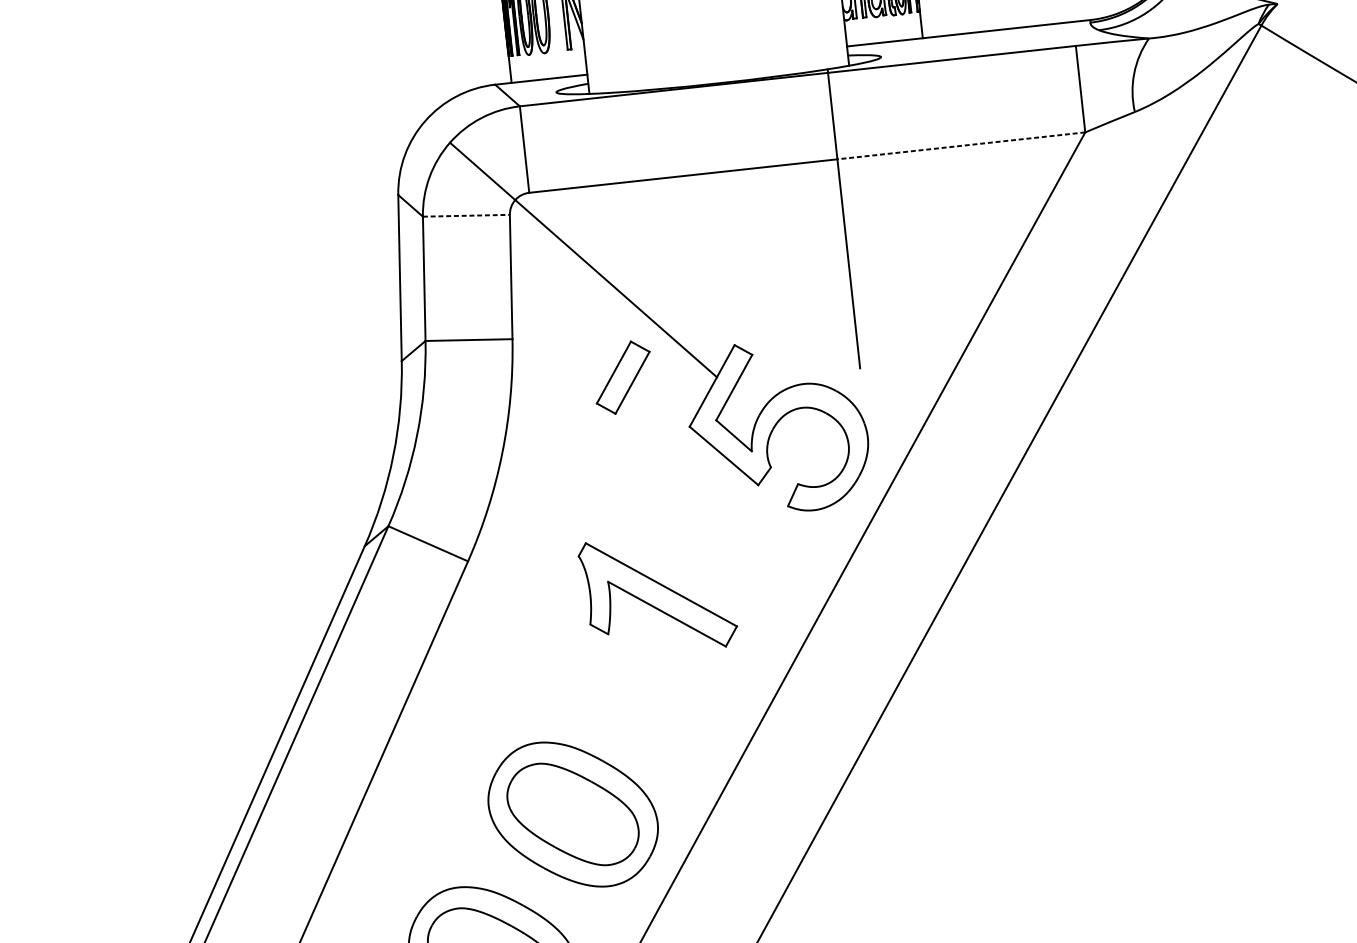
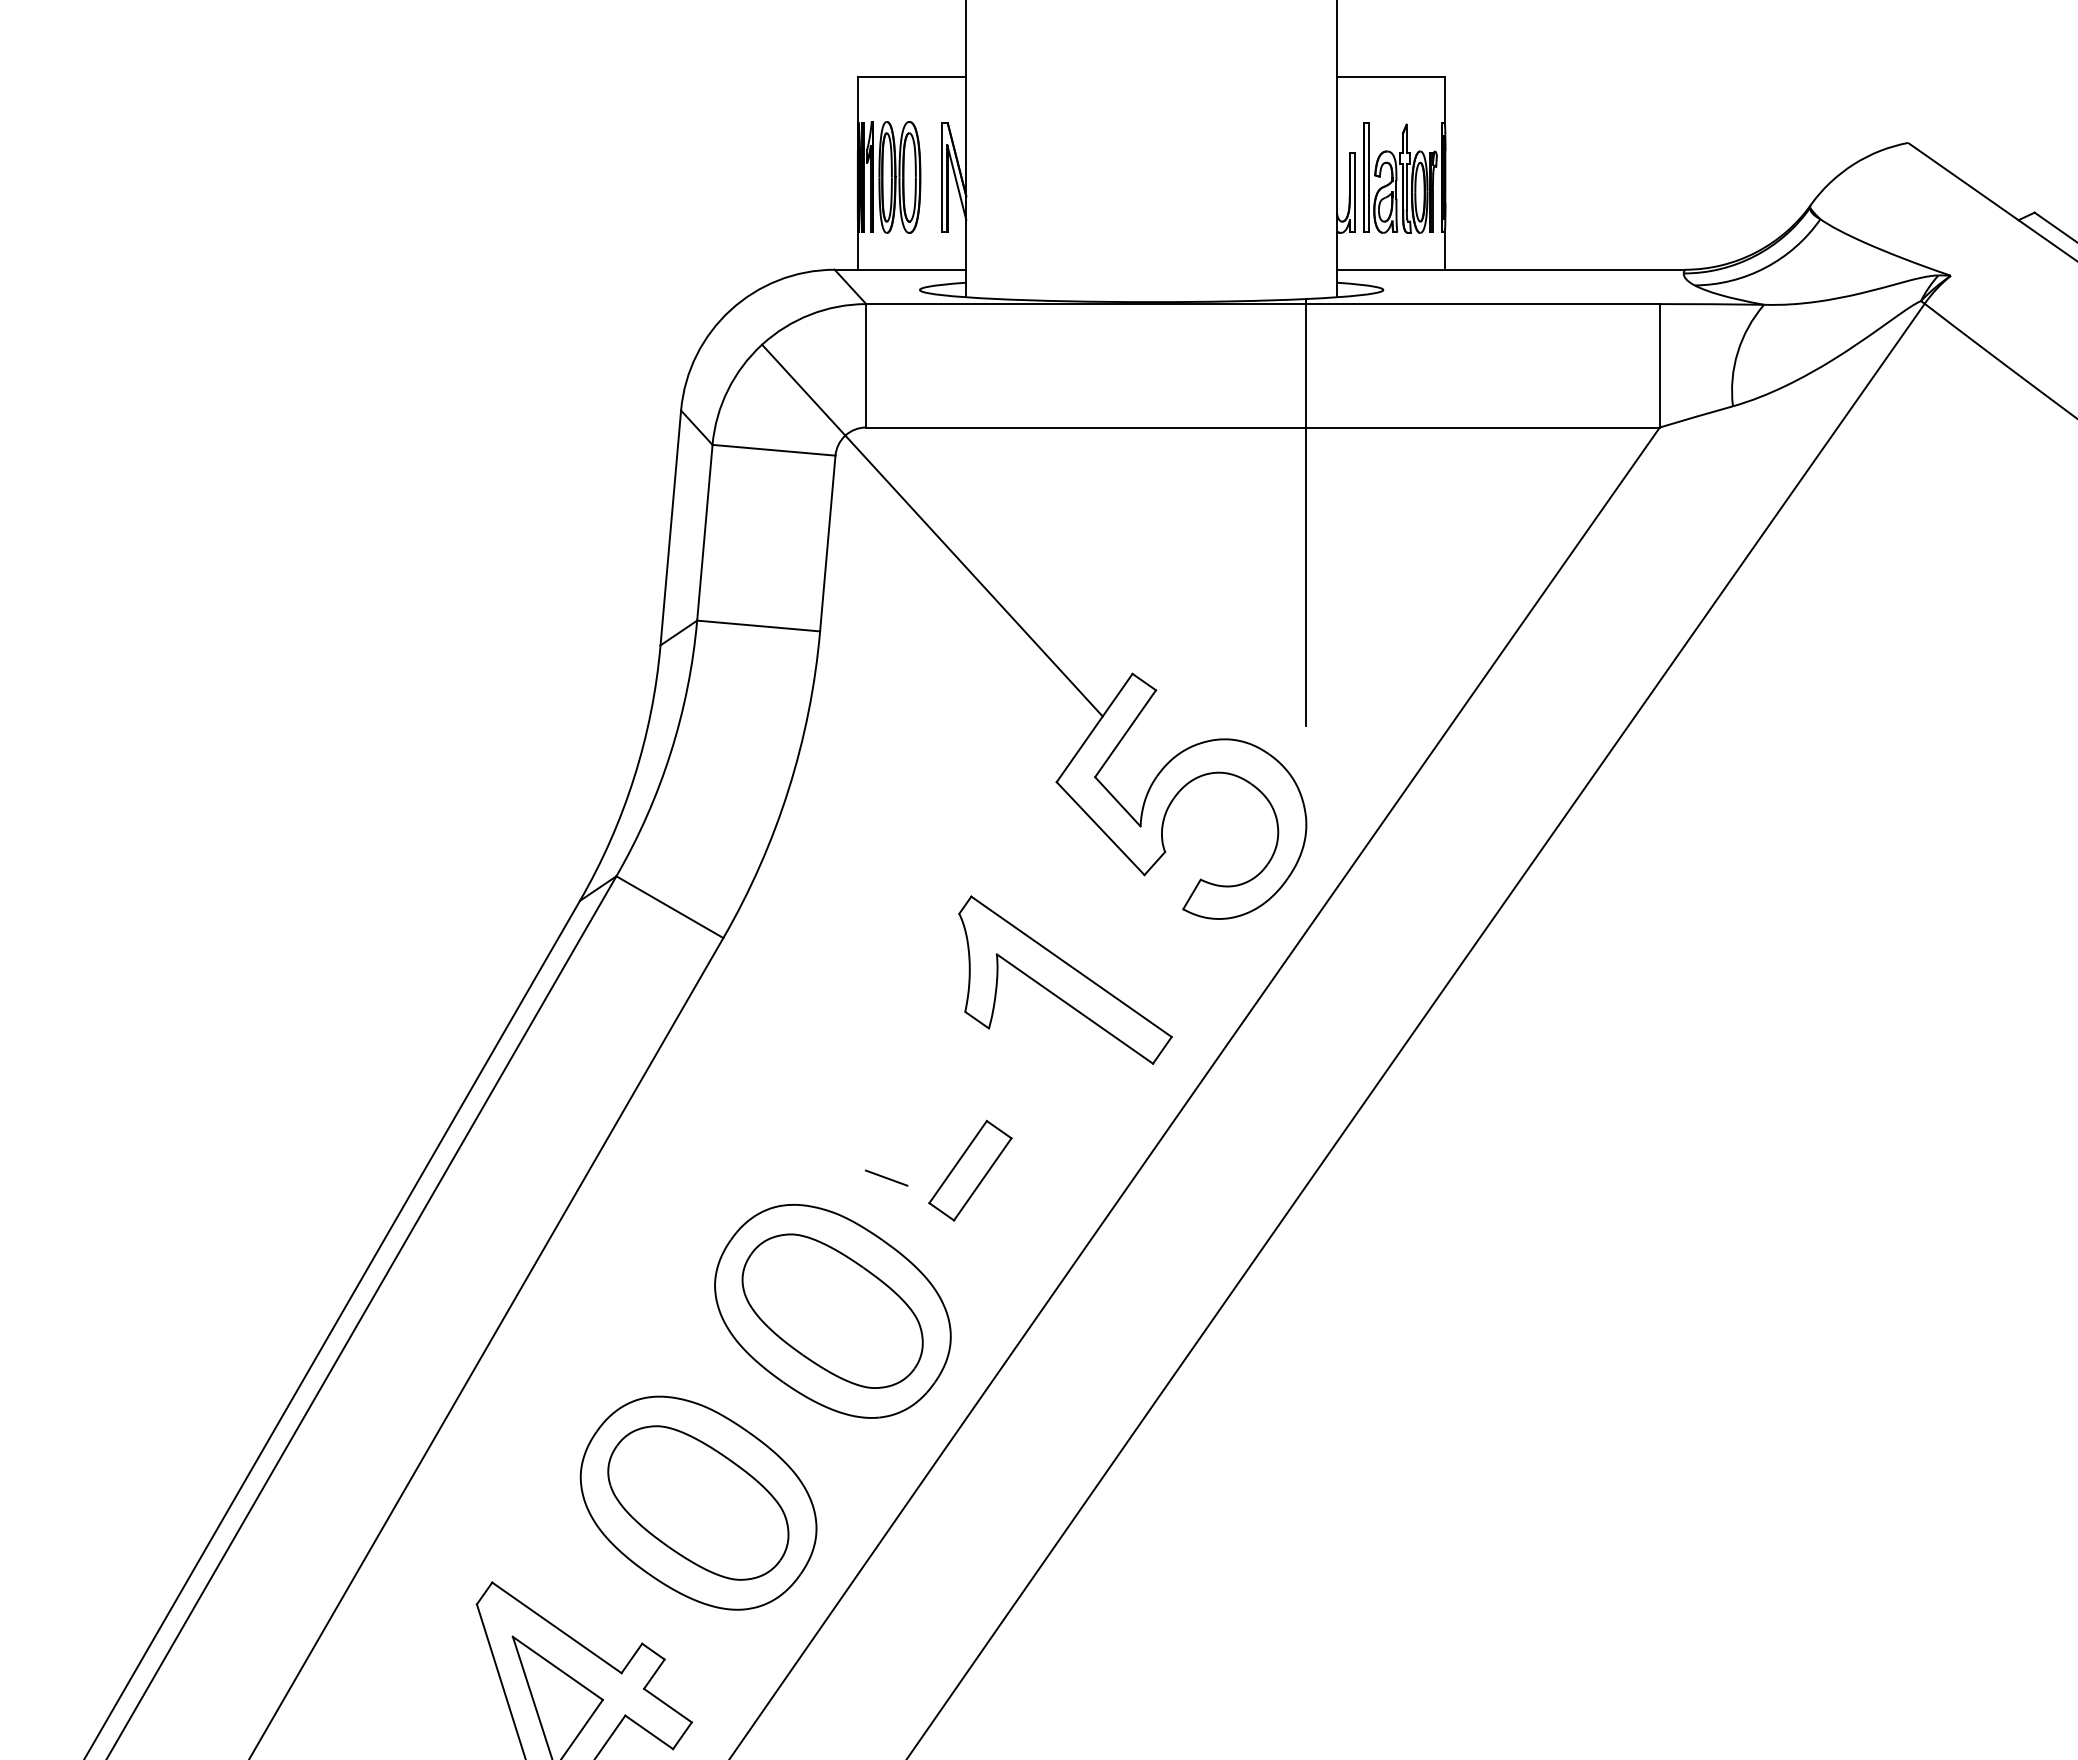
line: (961, 145) -> (1482, 427), dashed -> solid
line: (466, 215) -> (774, 450), dashed -> solid
part: (623, 377) -> (970, 1170), moved
part: (658, 594) -> (1065, 979), moved
line: (600, 716) -> (886, 1177), added

